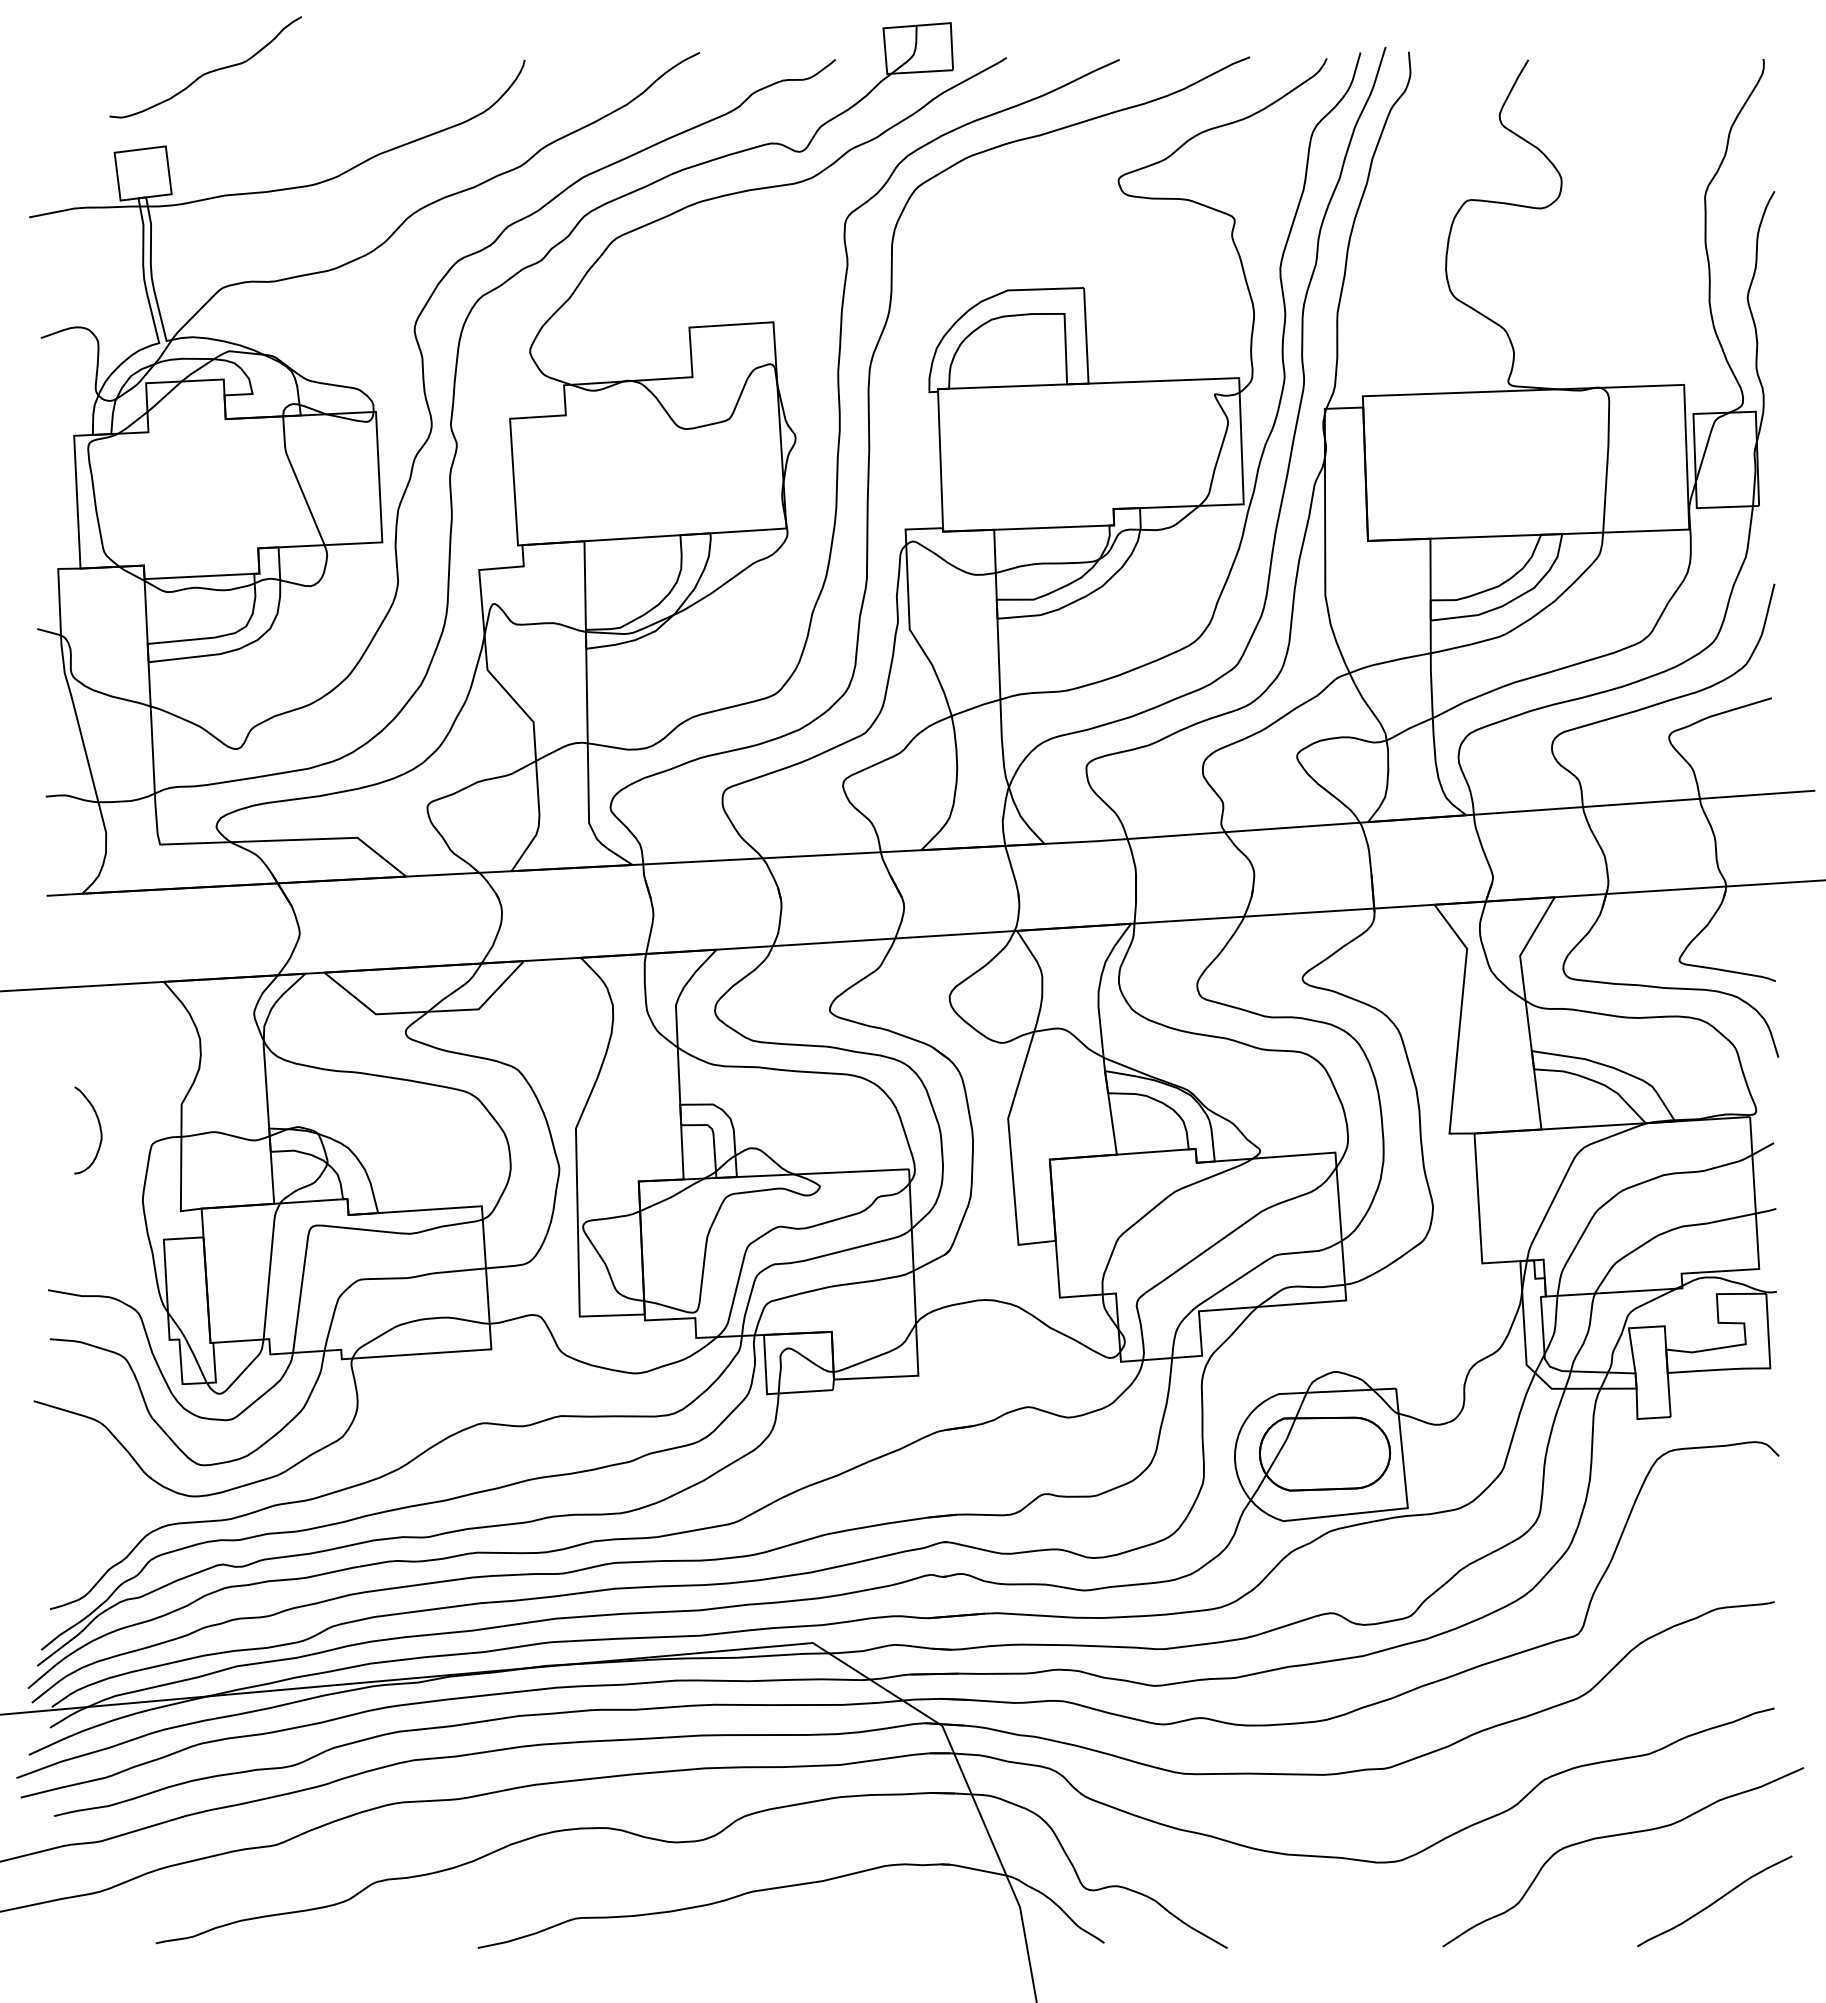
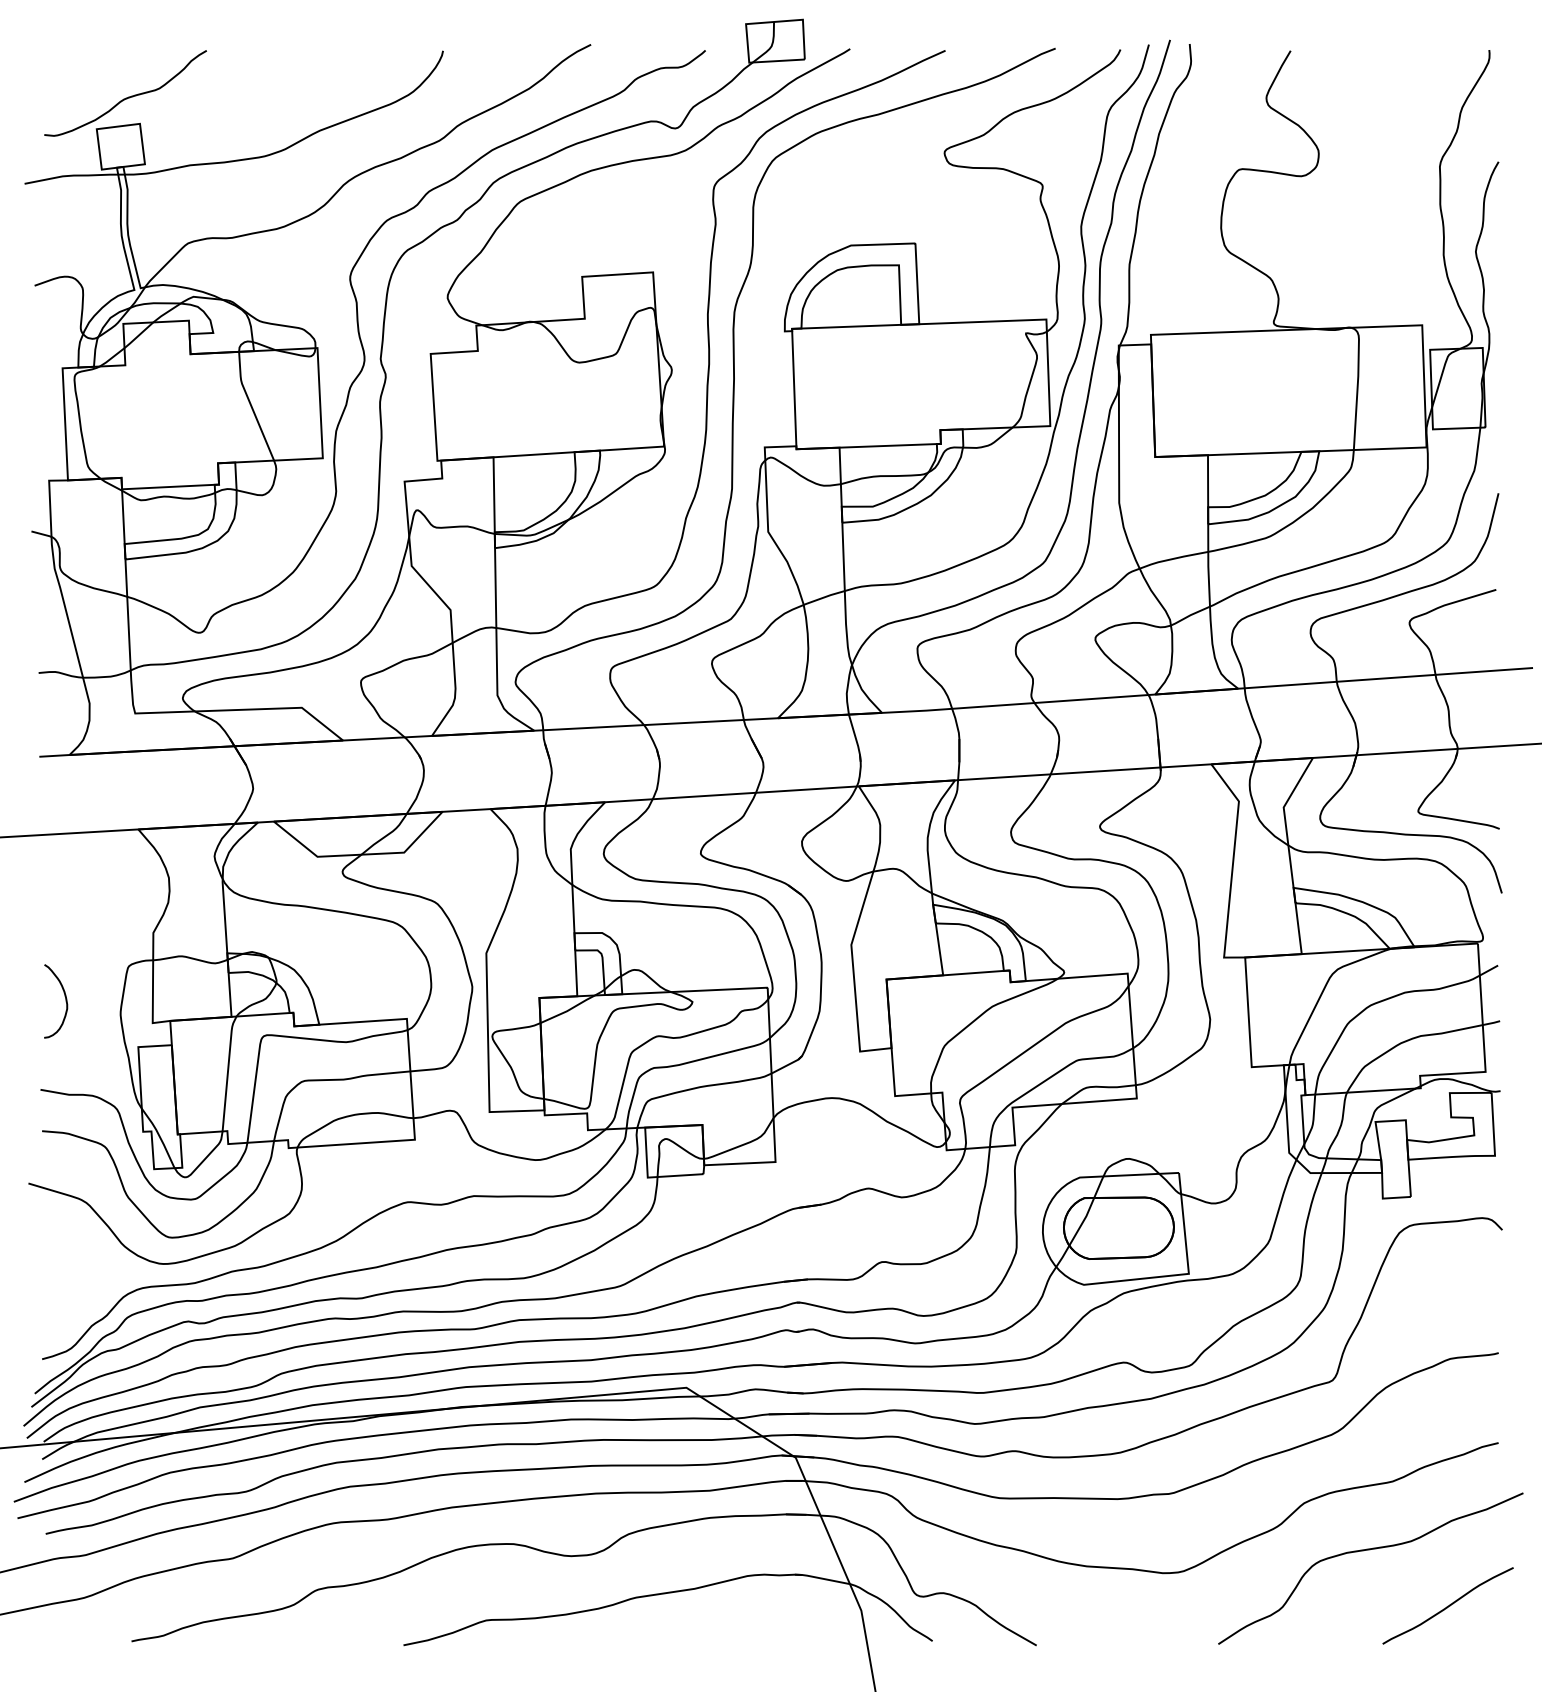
curve: (208, 71) -> (127, 96), moved
curve: (99, 1129) -> (65, 1000), moved

